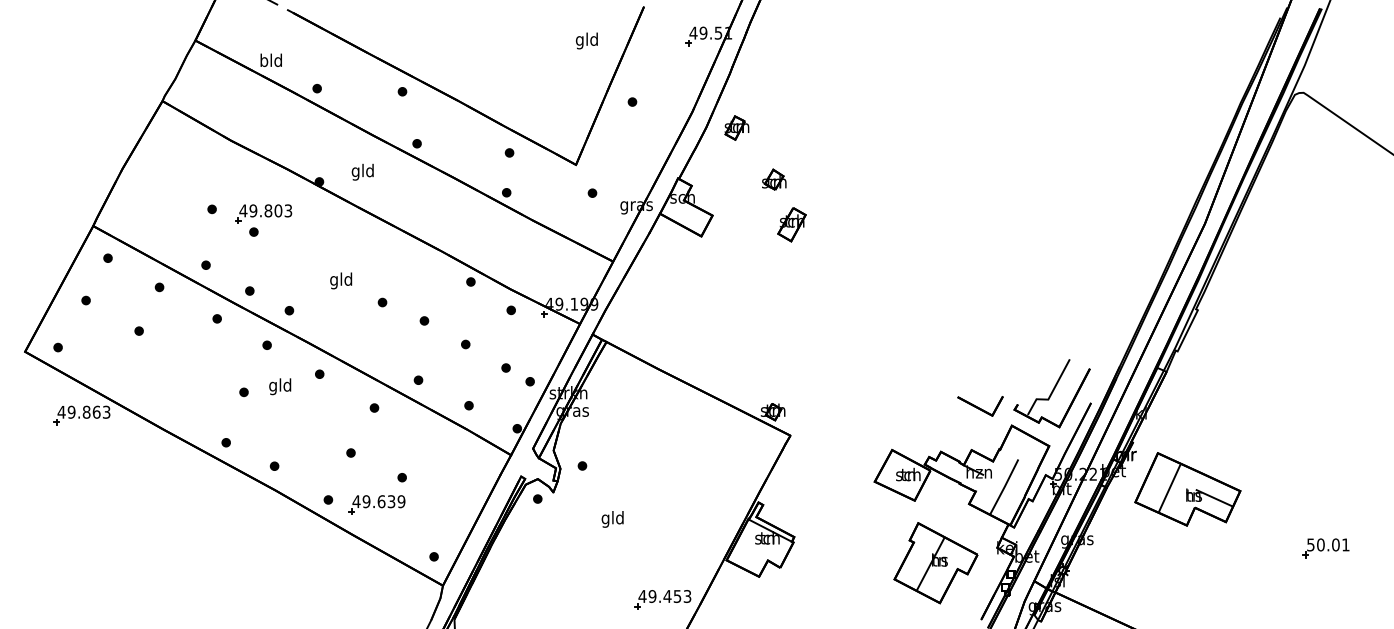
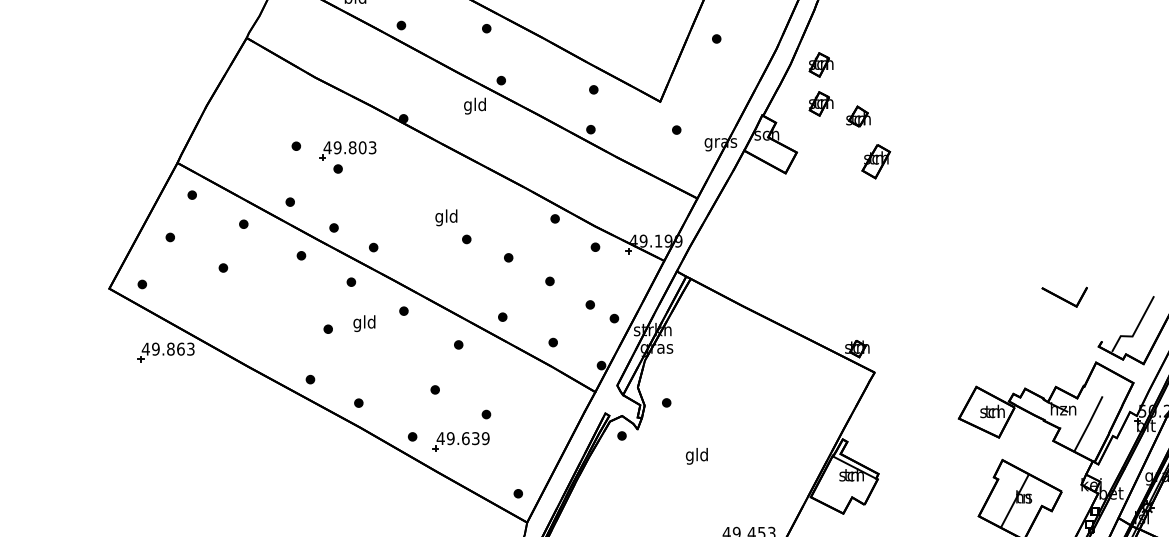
part: (736, 166) -> (820, 103), added
text: (362, 171) -> (474, 105), moved
text: (341, 280) -> (446, 217), moved
part: (980, 406) -> (1064, 297), moved

